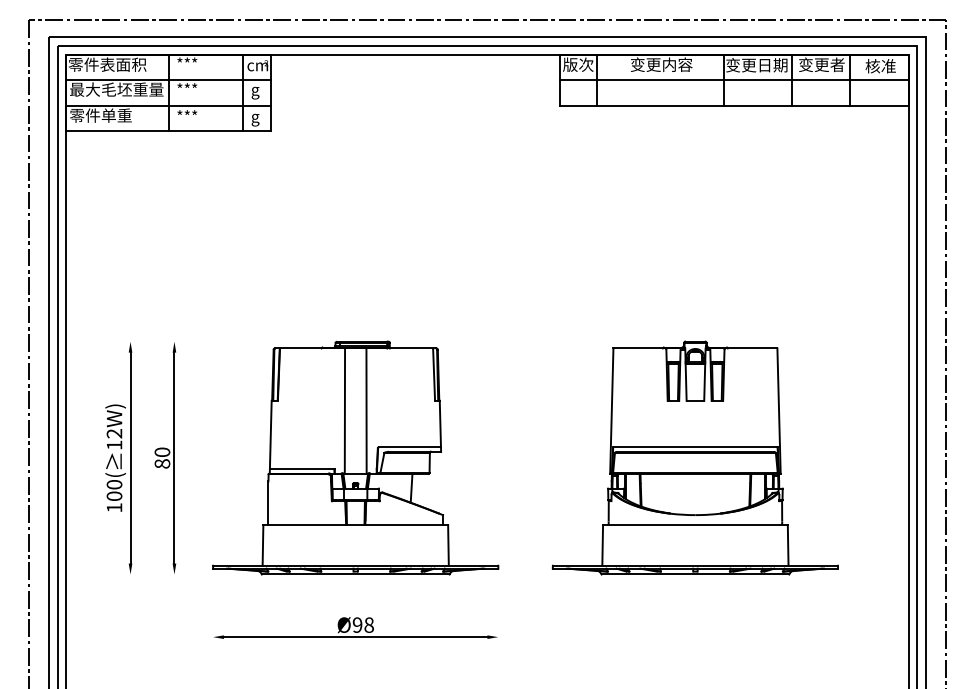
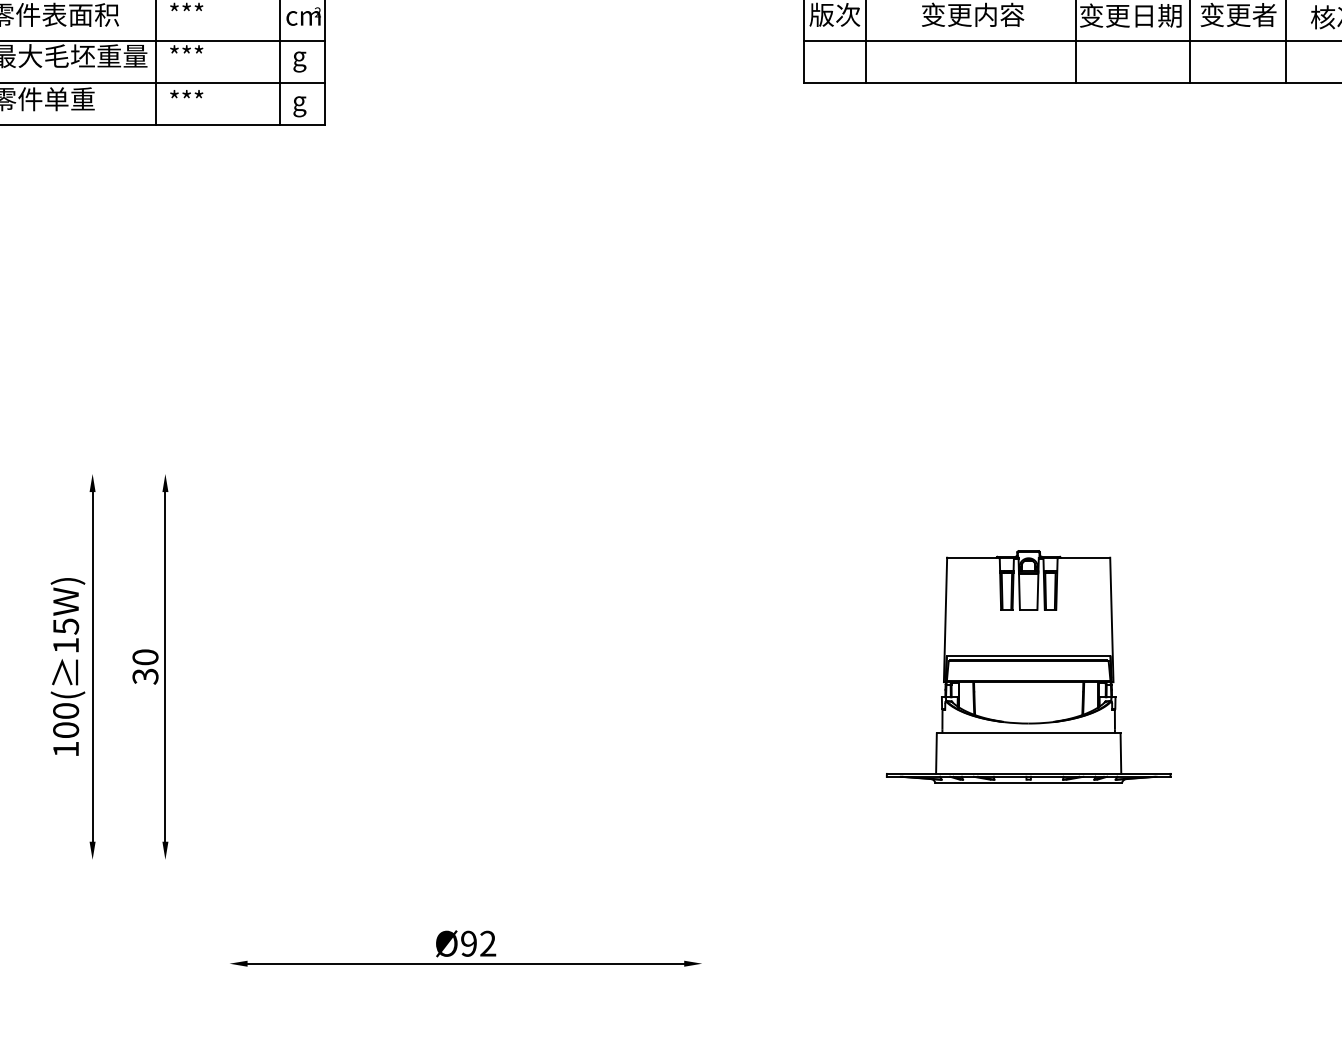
text: (114, 433) -> (66, 626), 12W) -> 15W)
part: (355, 457) -> (465, 665), removed
part: (694, 457) -> (1027, 665), size x0.6
text: (162, 463) -> (145, 675), 80 -> 30
text: (368, 624) -> (487, 942), Ø98 -> Ø92

